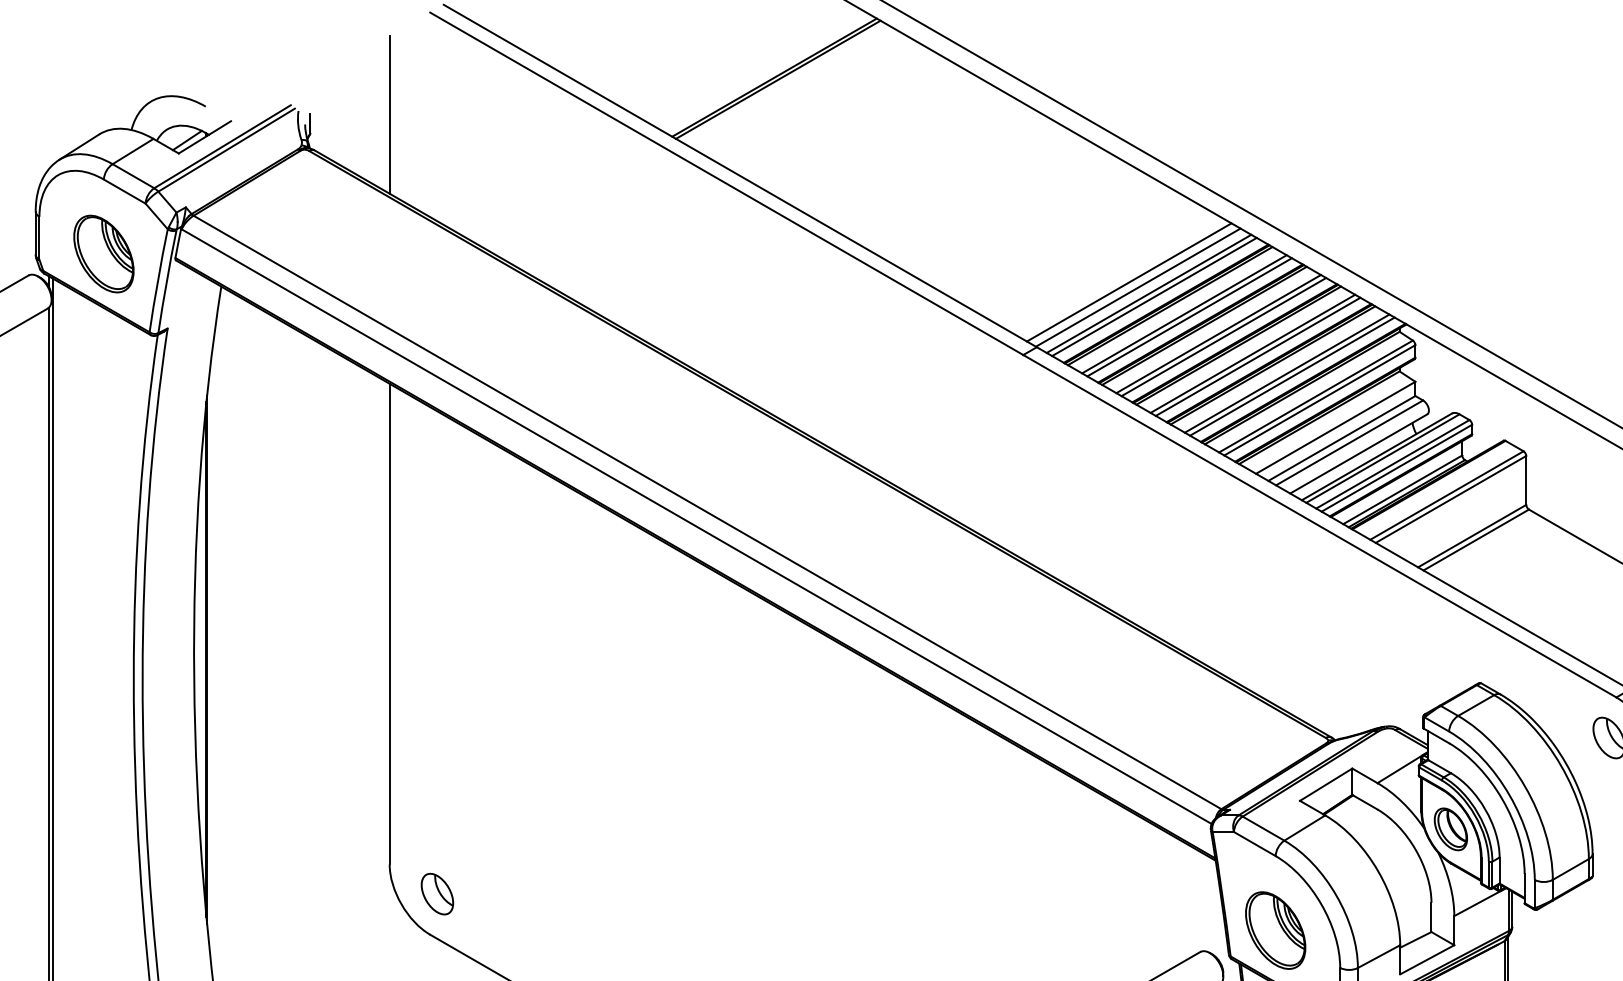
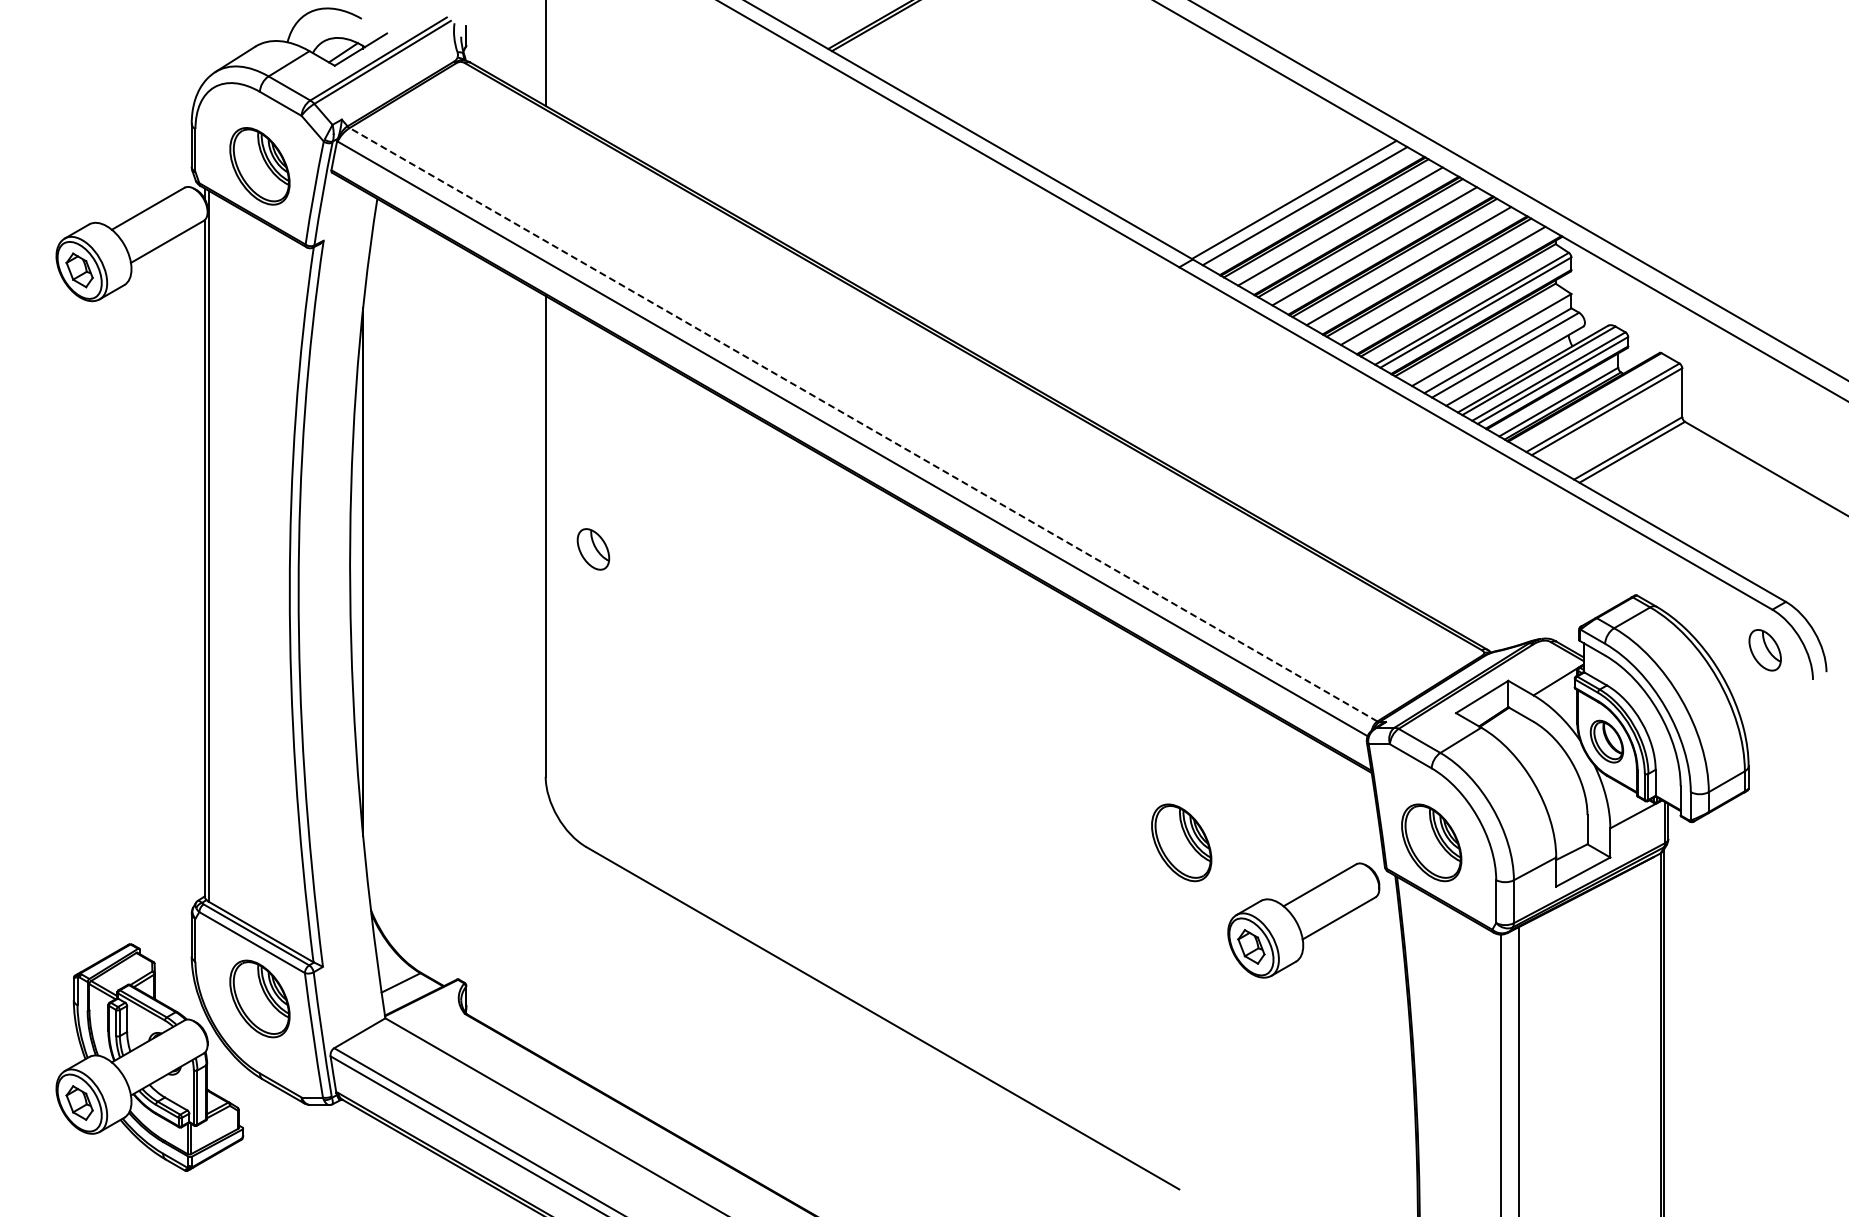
line: (1128, 282) -> (1284, 194), removed
line: (1154, 297) -> (1310, 209), removed
line: (1189, 317) -> (1345, 229), removed
line: (1223, 337) -> (1379, 249), removed
line: (1257, 357) -> (1413, 269), removed
line: (1292, 376) -> (1448, 288), removed
line: (707, 512) -> (863, 424), solid -> dashed
part: (437, 894) -> (593, 549), moved
part: (1025, 930) -> (1181, 842), added

